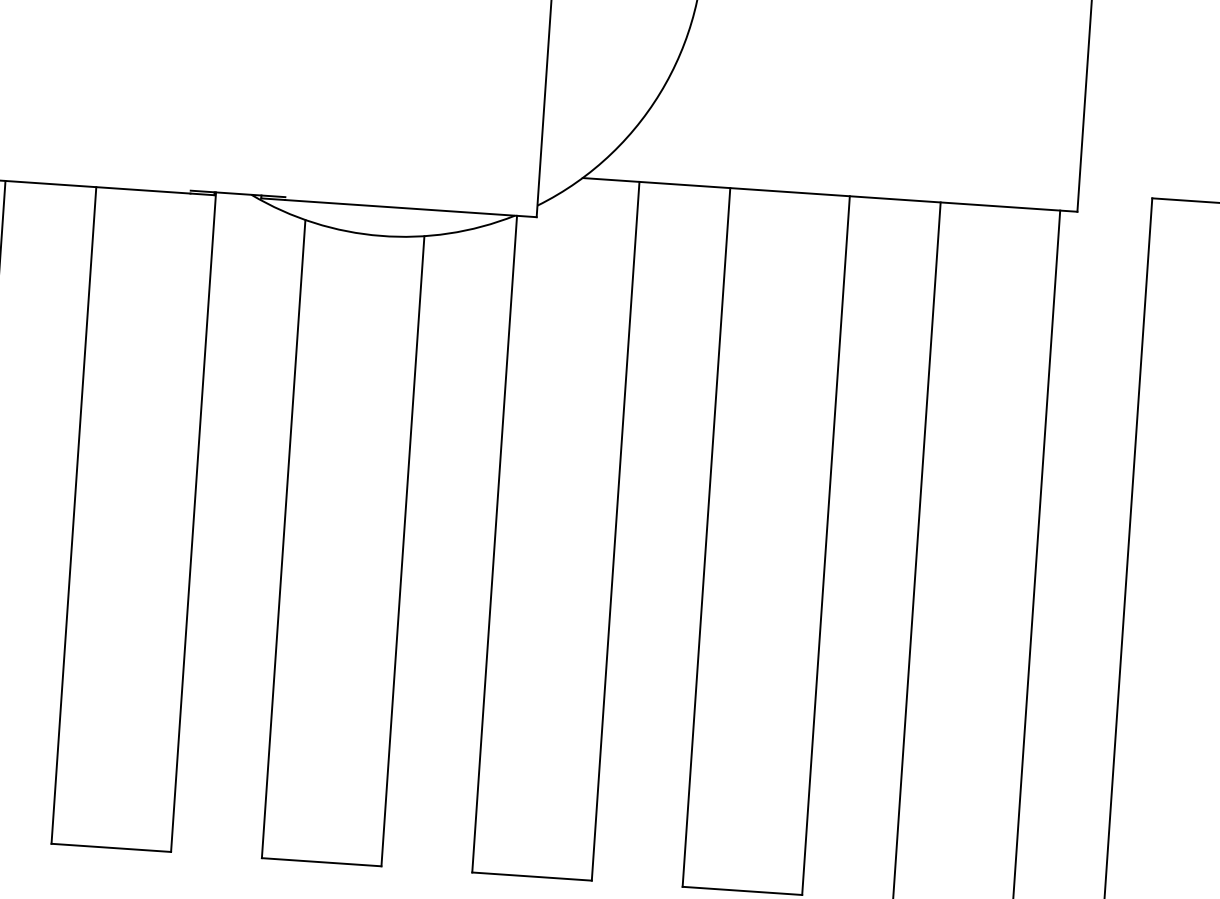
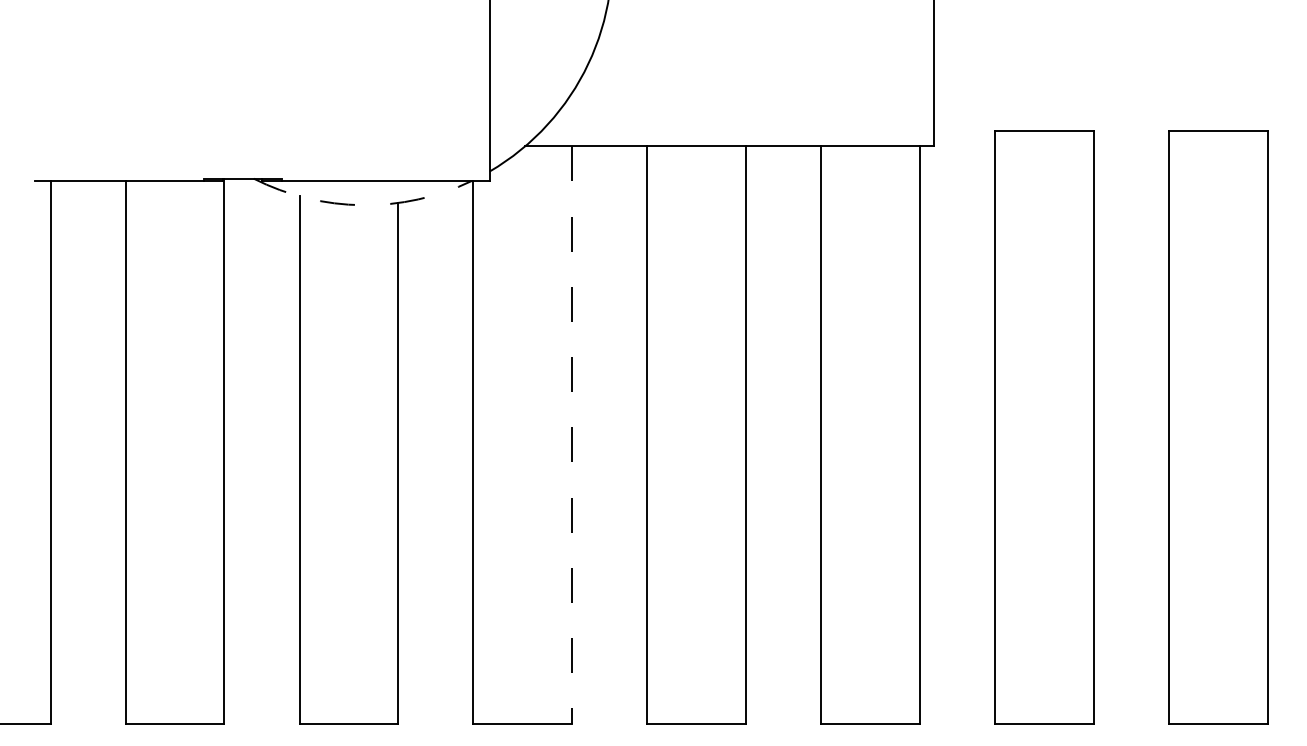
arc: (380, 236) -> (362, 205), solid -> dashed
line: (615, 531) -> (572, 435), solid -> dashed

